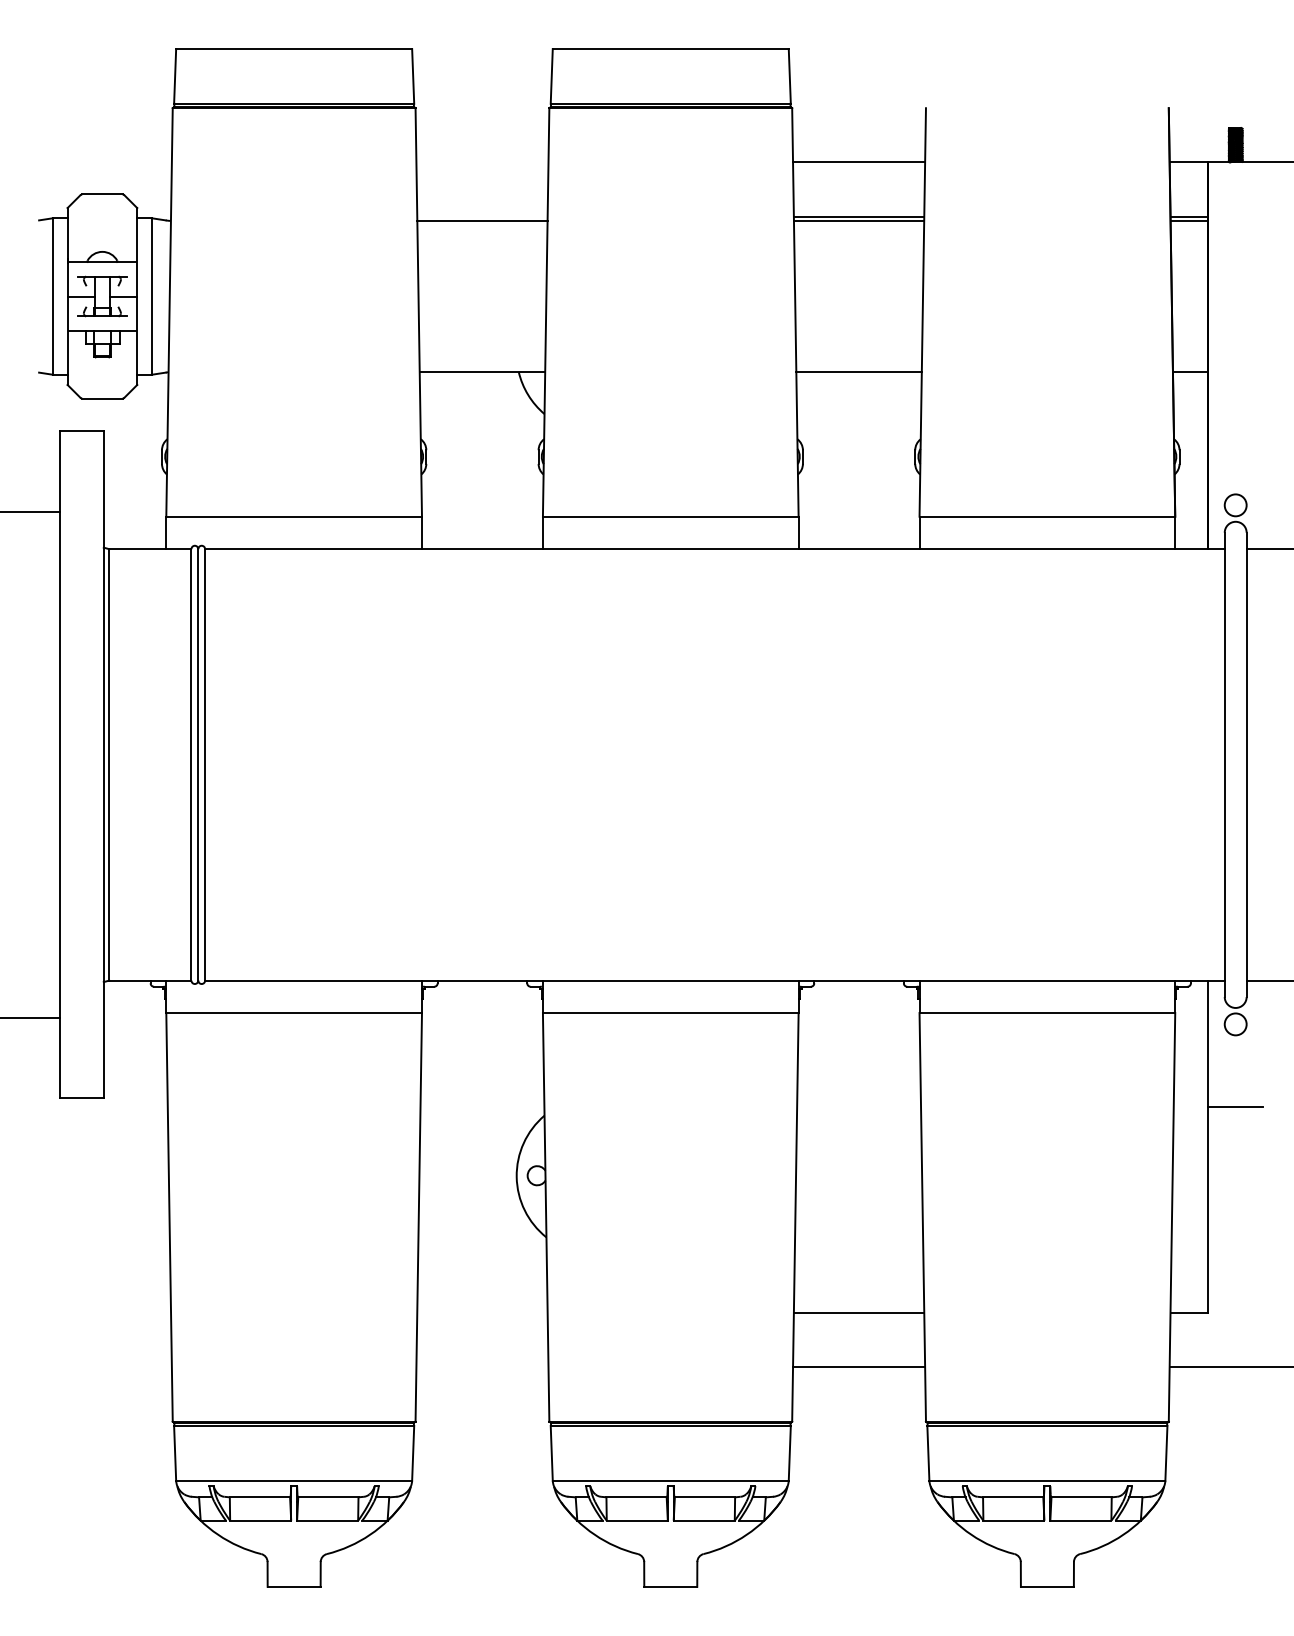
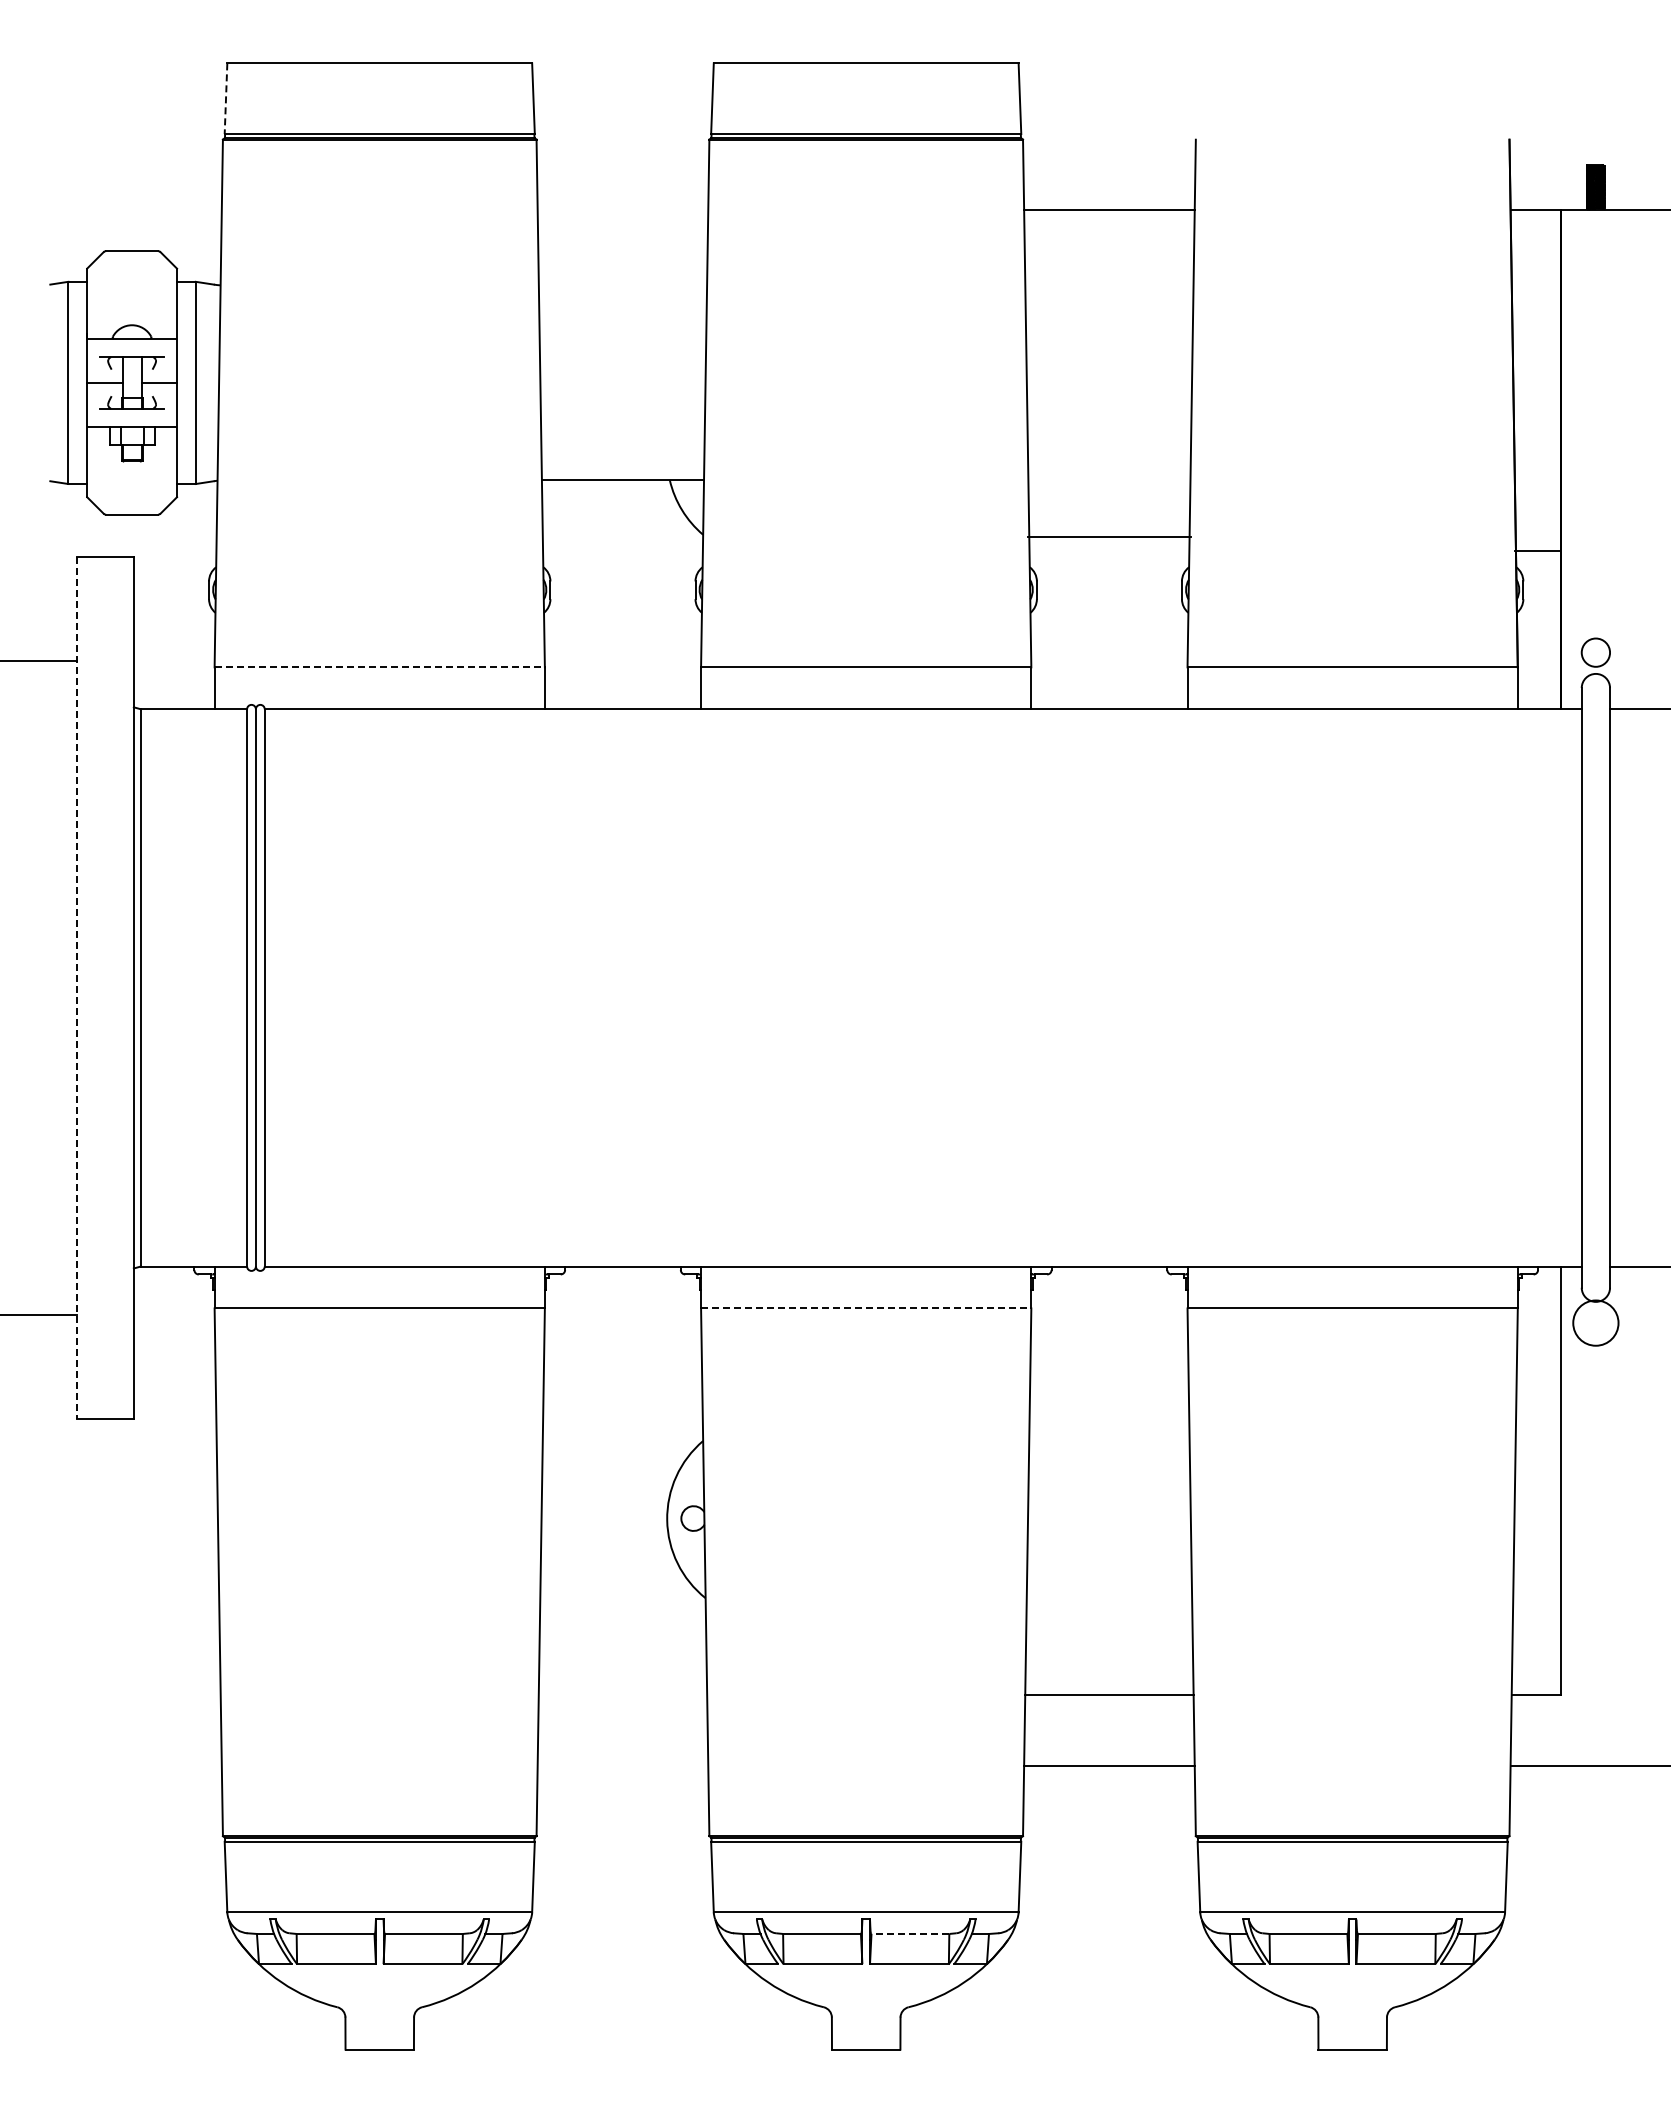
line: (175, 77) -> (226, 99), solid -> dashed
line: (859, 217) -> (1109, 280), removed
line: (1188, 217) -> (1535, 280), removed
line: (482, 221) -> (622, 285), removed
line: (859, 221) -> (1109, 285), removed
line: (1188, 221) -> (1535, 285), removed
line: (859, 372) -> (1109, 537), moved
line: (1190, 372) -> (1537, 551), moved
line: (294, 516) -> (380, 667), solid -> dashed
line: (60, 764) -> (77, 987), solid -> dashed
line: (671, 1013) -> (866, 1308), solid -> dashed
circle: (1235, 1023) -> (1595, 1322), size x1.6
line: (1235, 1107) -> (1595, 1430), removed
line: (705, 1496) -> (910, 1933), solid -> dashed

